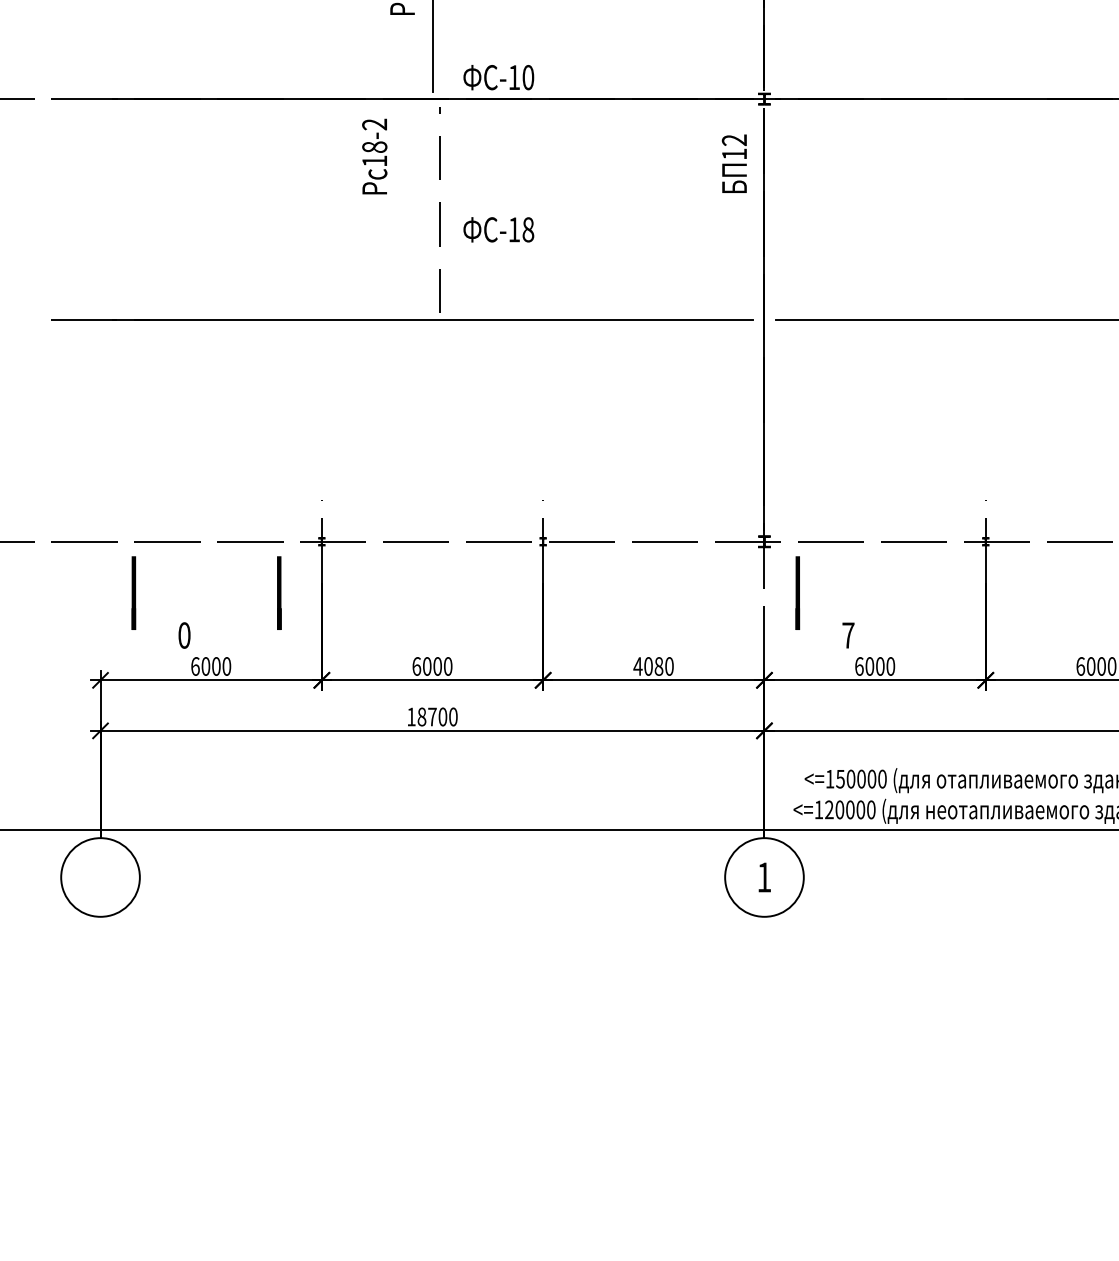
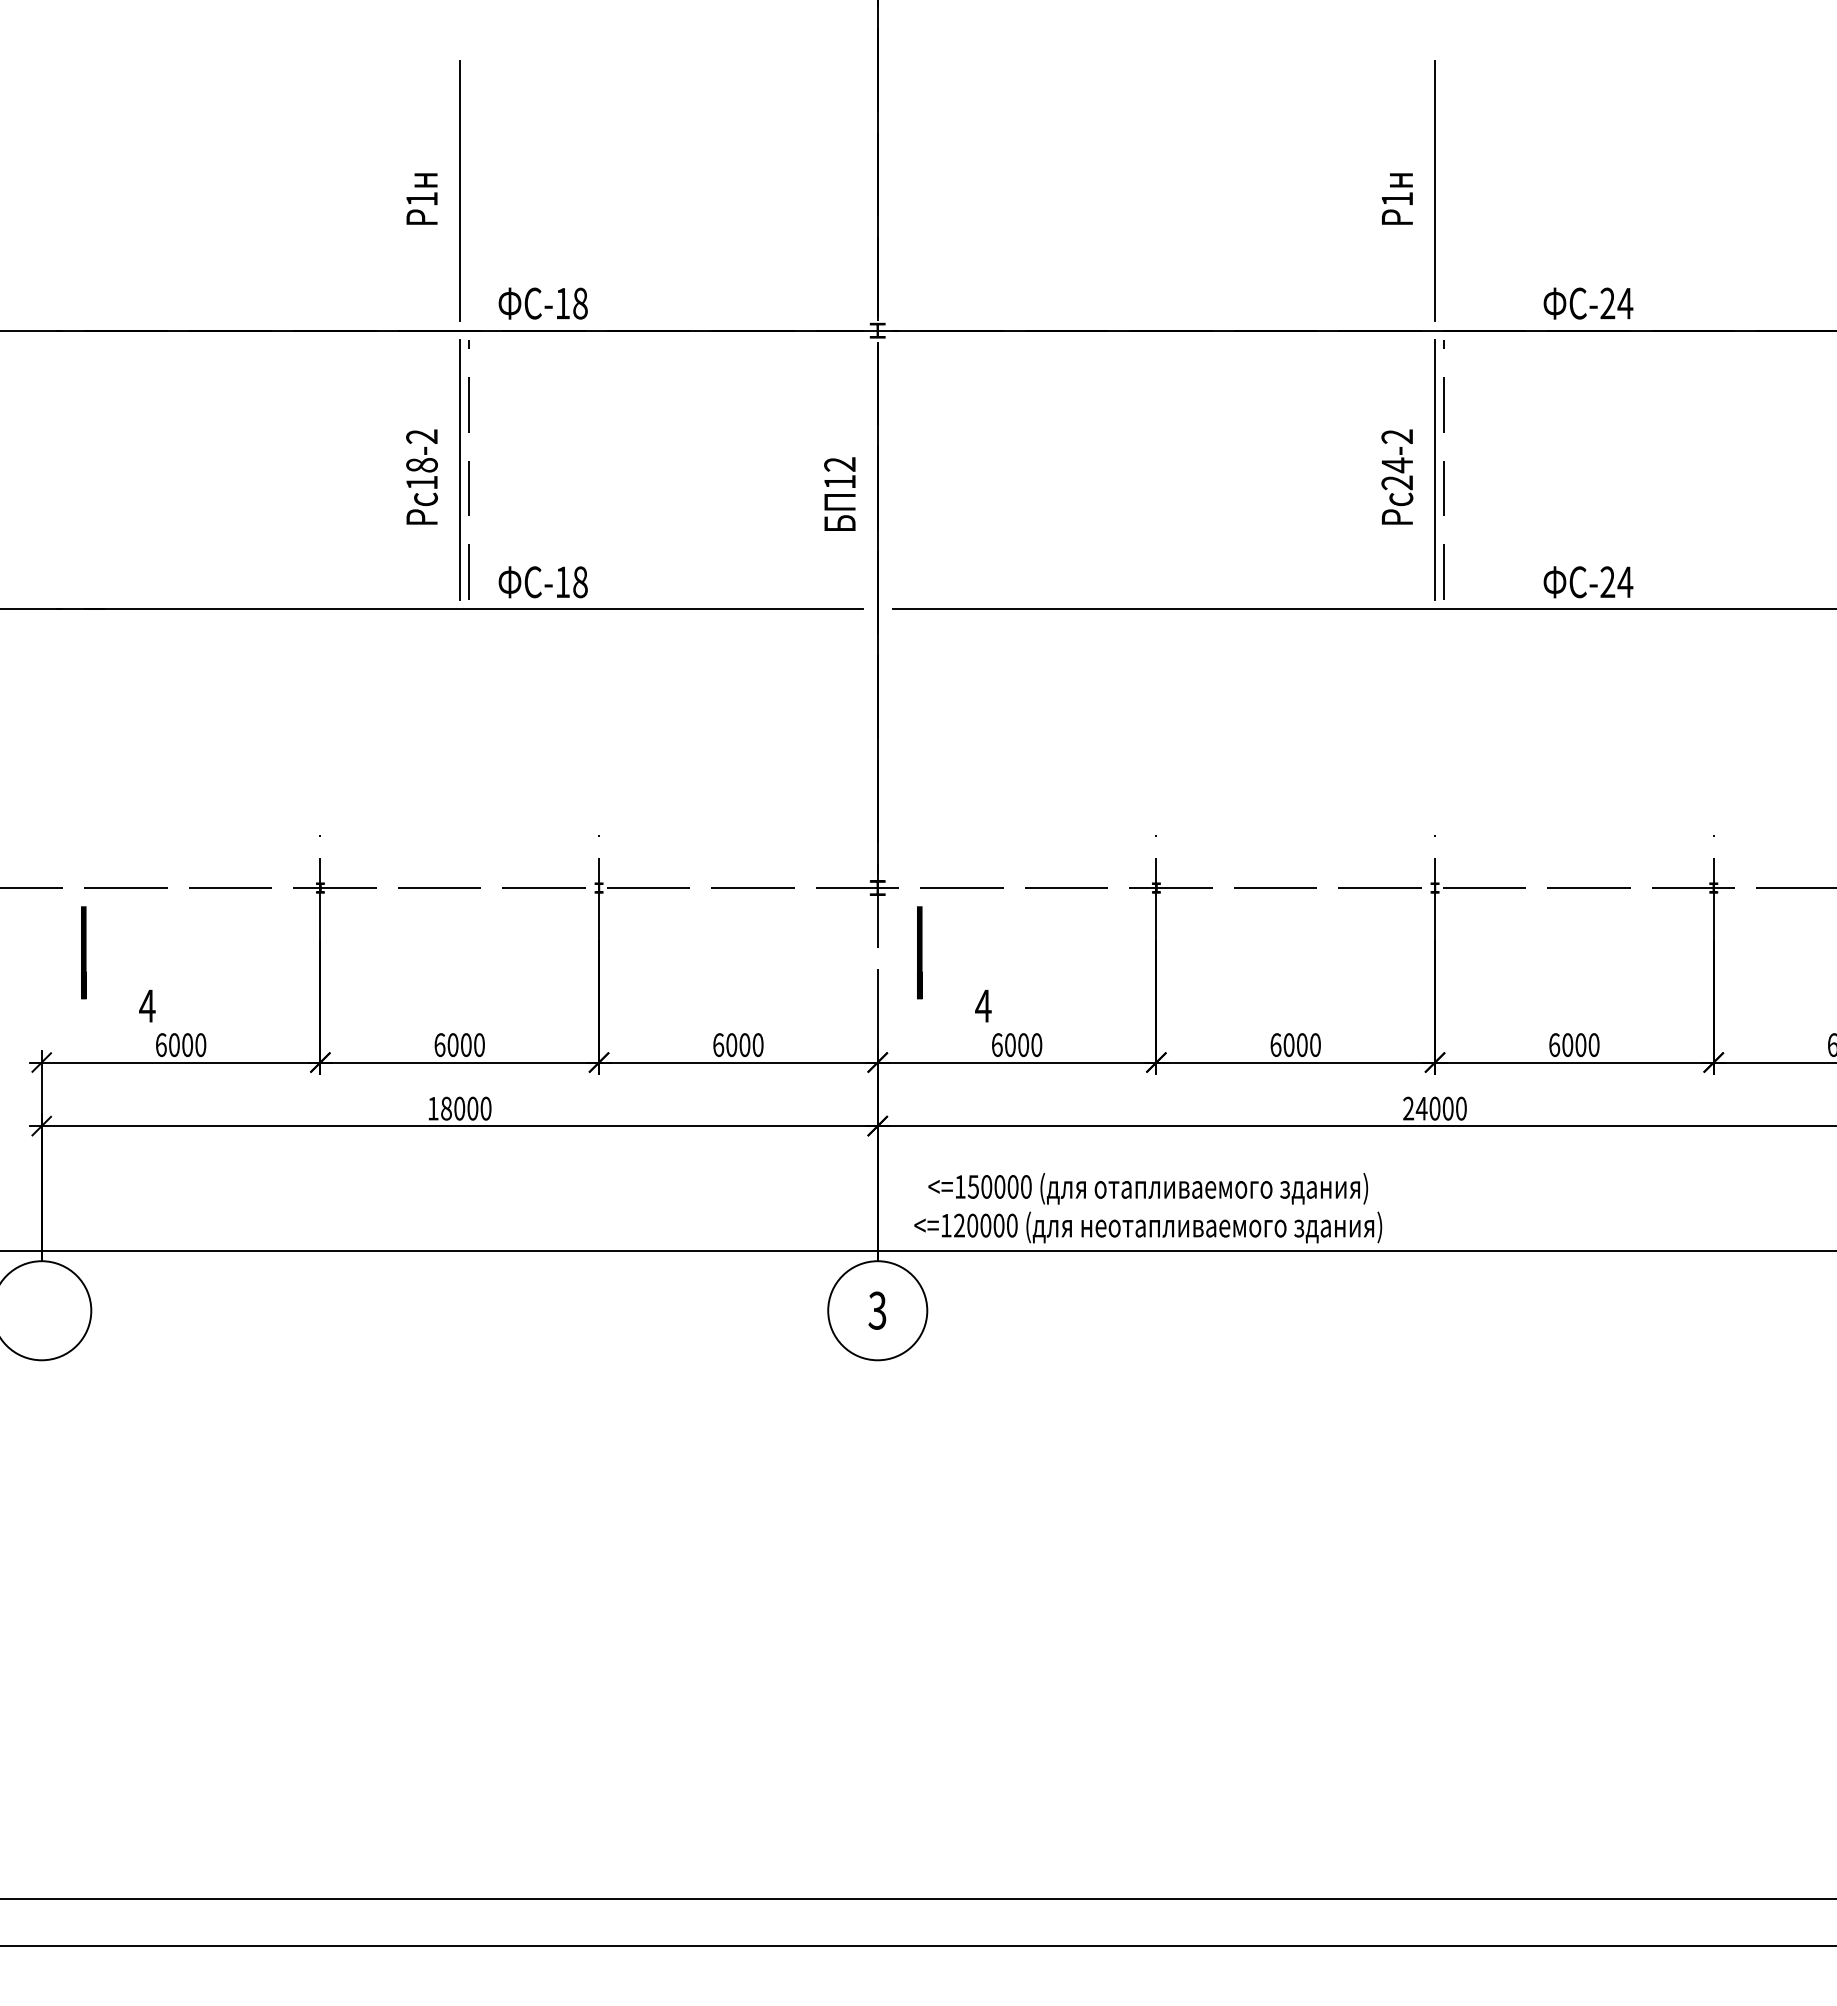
text: (528, 77) -> (580, 303), -10 -> -18
text: (374, 156) -> (421, 476), moved
text: (734, 163) -> (839, 493), moved
line: (432, 210) -> (459, 470), added
text: (498, 230) -> (542, 582), moved
line: (279, 592) -> (266, 952), removed
text: (184, 635) -> (147, 1005), 0 -> 4
text: (848, 635) -> (983, 1005), 7 -> 4
text: (648, 666) -> (731, 1045), 4080 -> 6000
text: (432, 716) -> (459, 1108), 18700 -> 18000
text: (764, 877) -> (877, 1310), 1 -> 3

